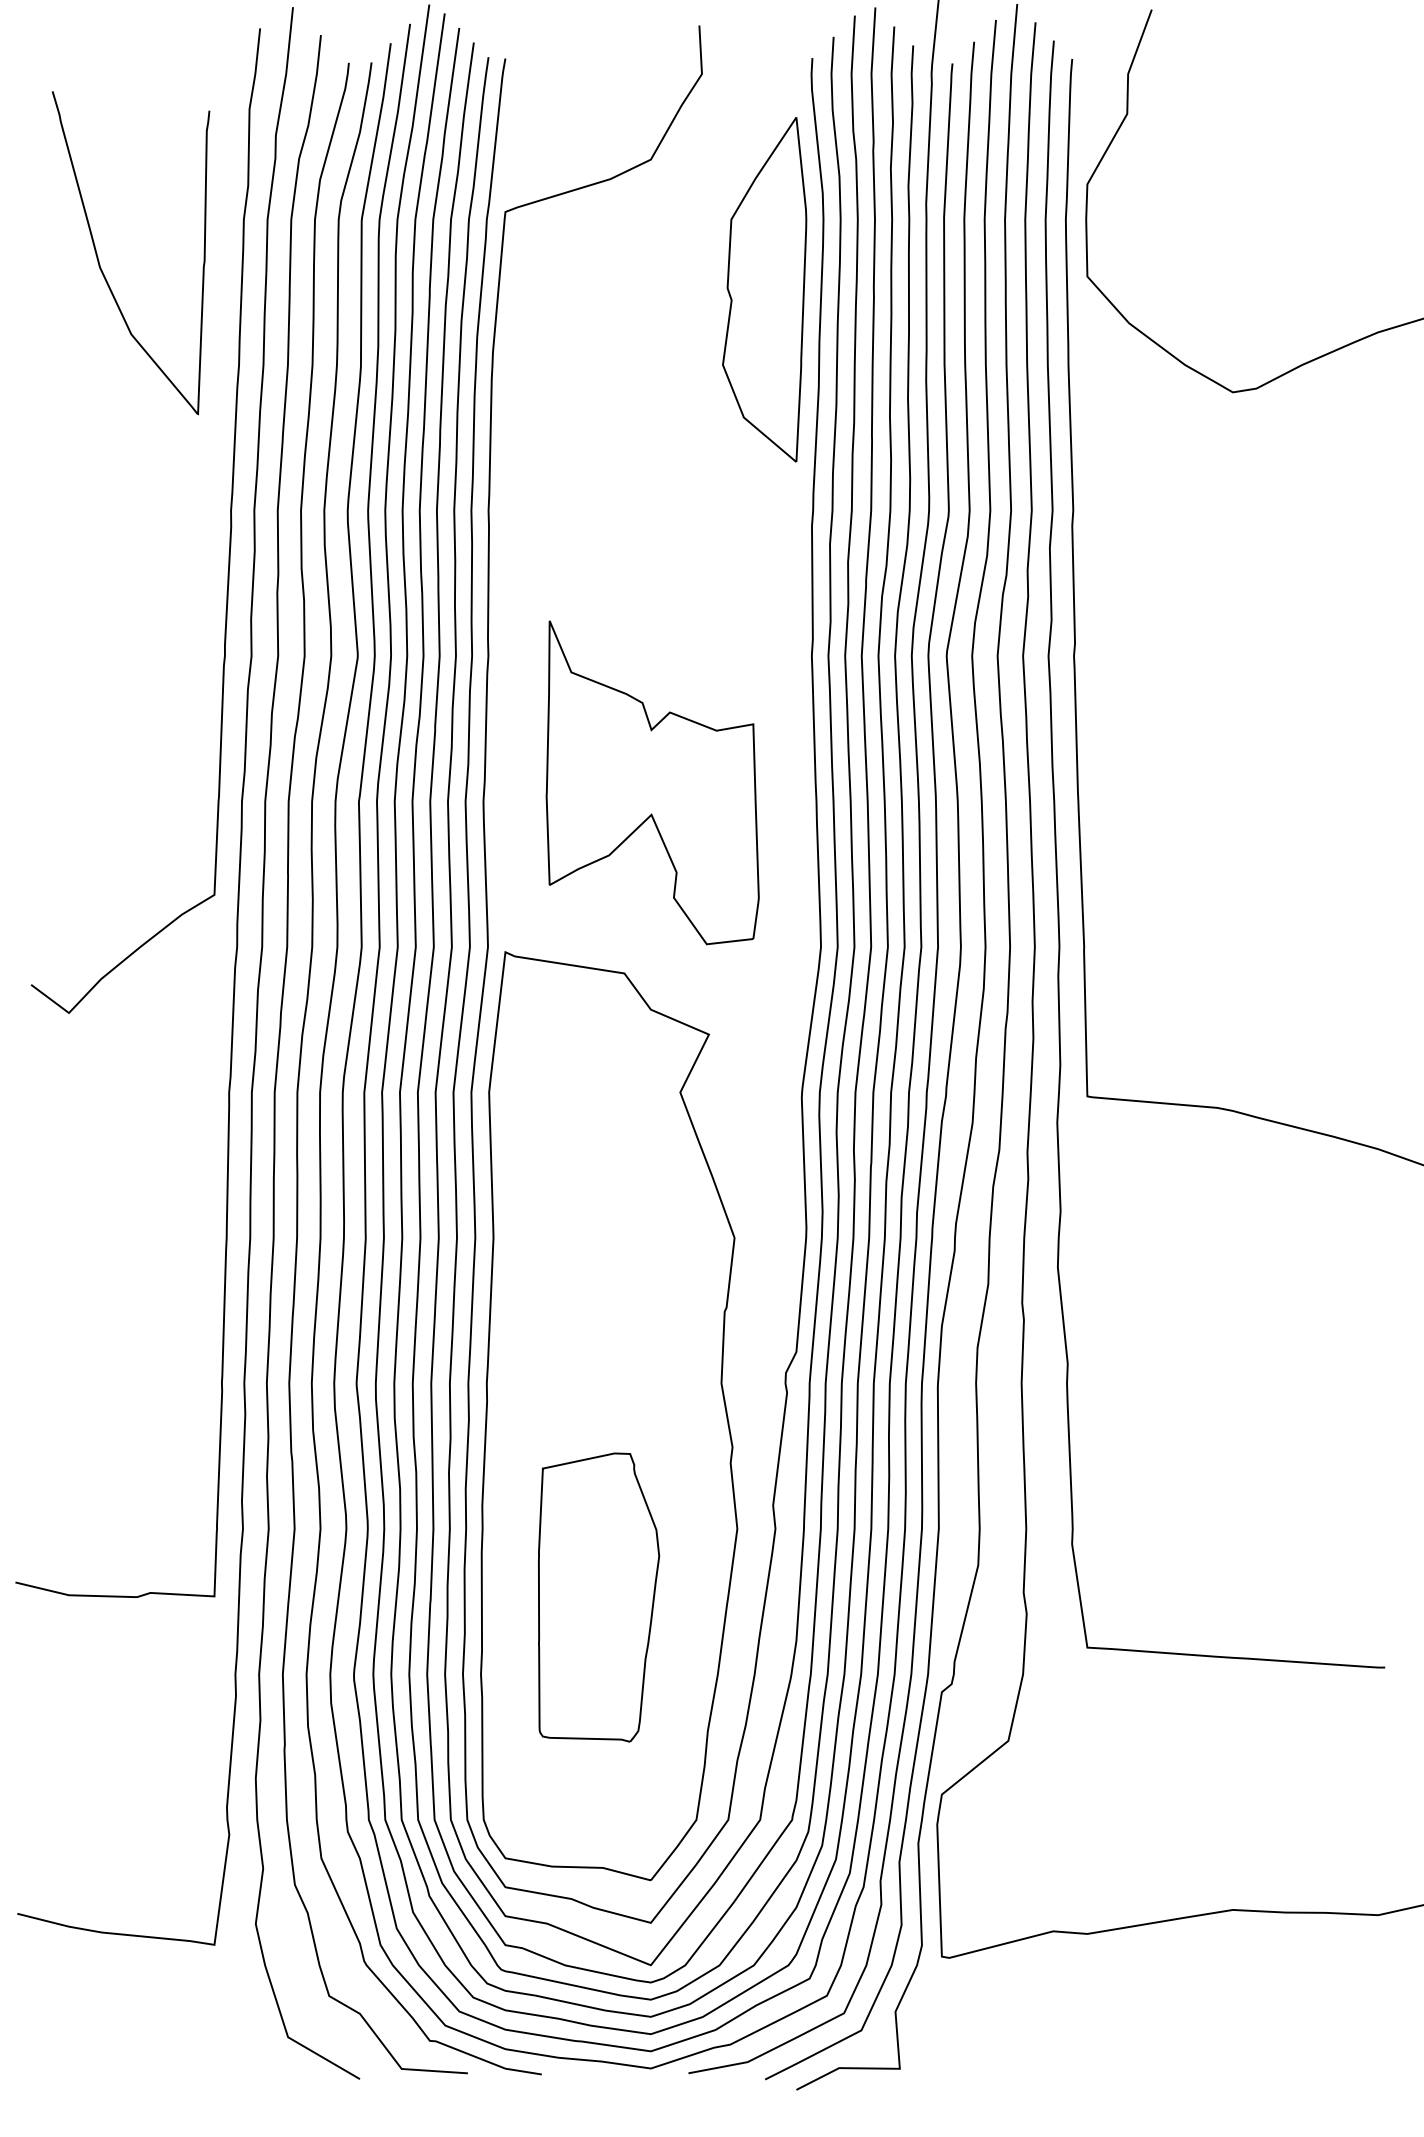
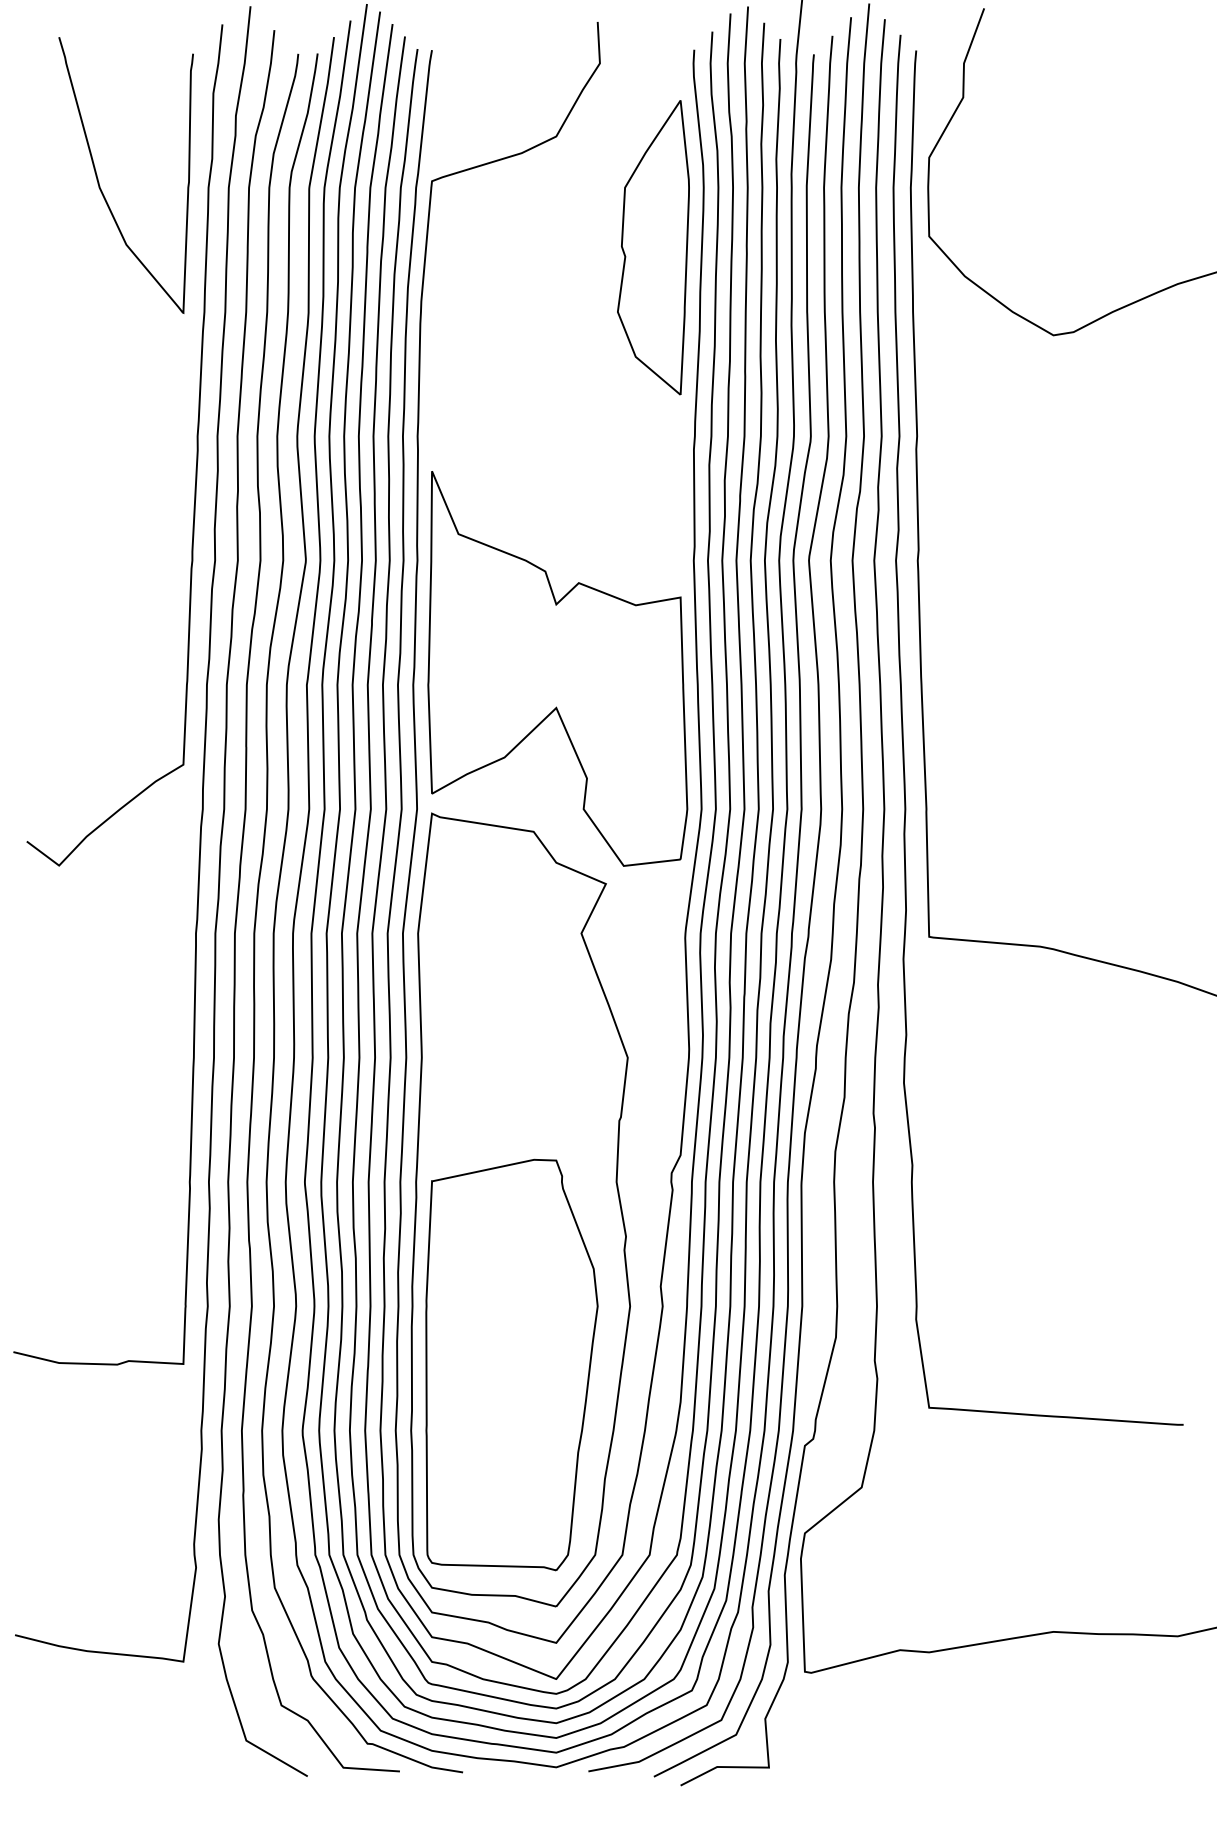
curve: (99, 261) -> (99, 182), moved
part: (652, 782) -> (557, 668), size x1.43
part: (598, 1596) -> (511, 1364), size x1.67

